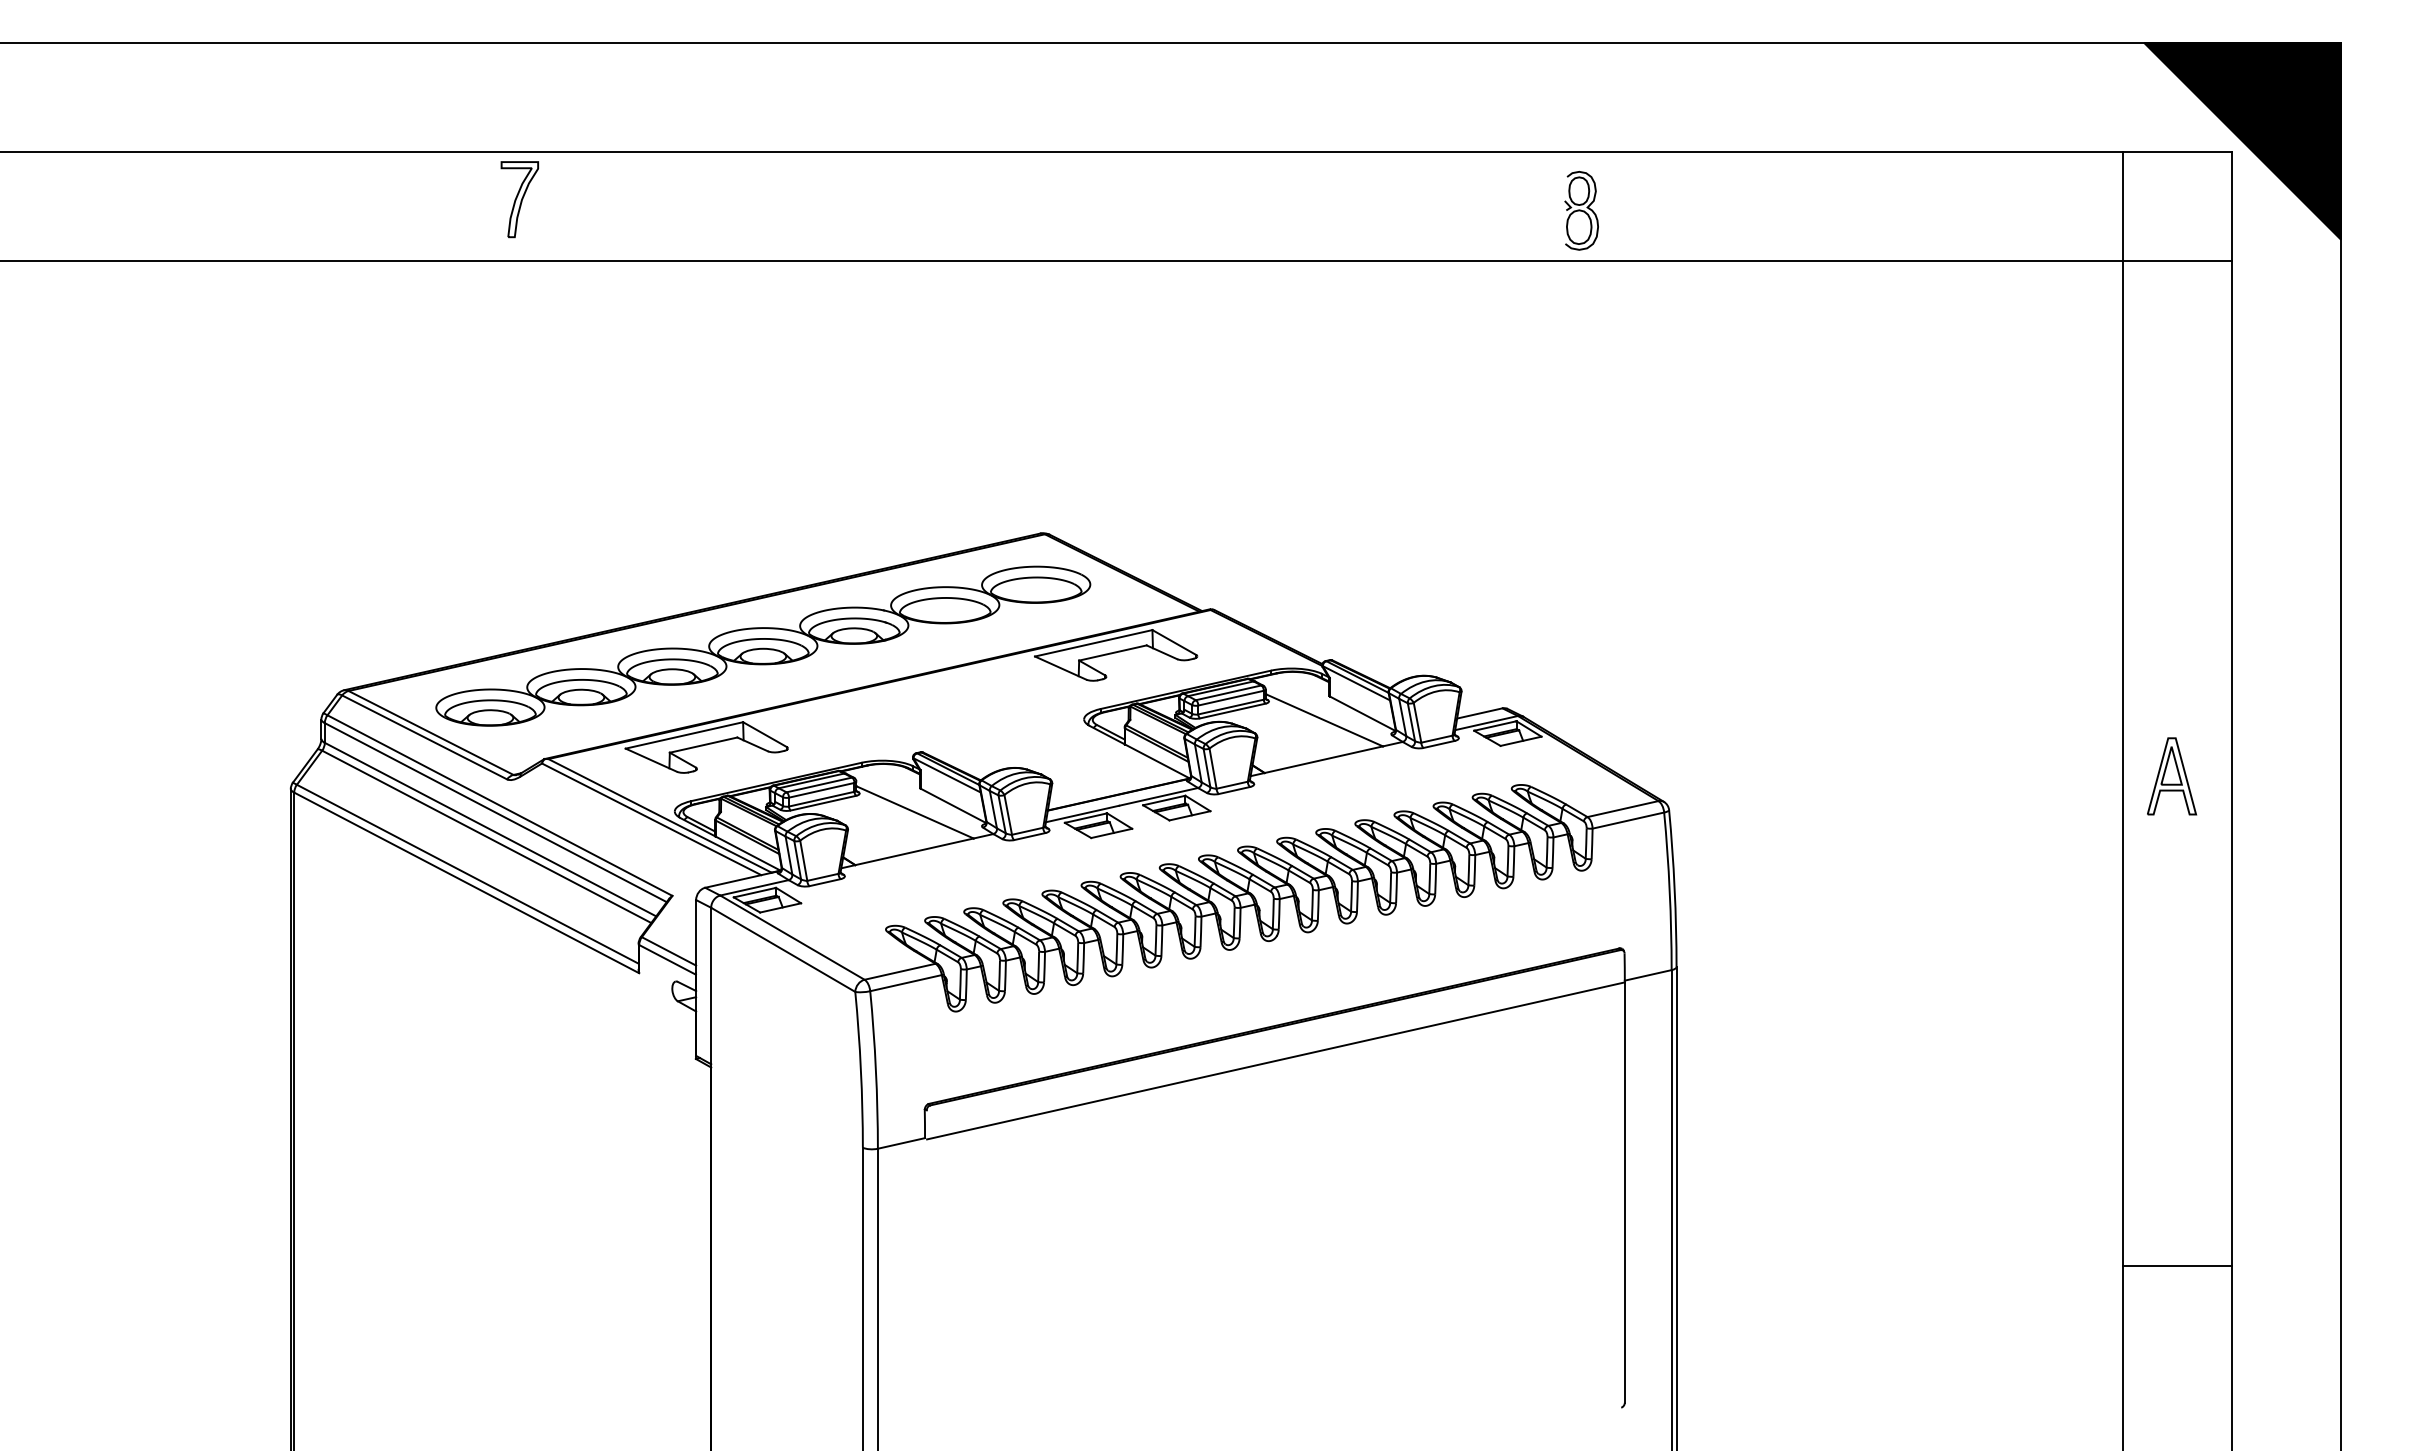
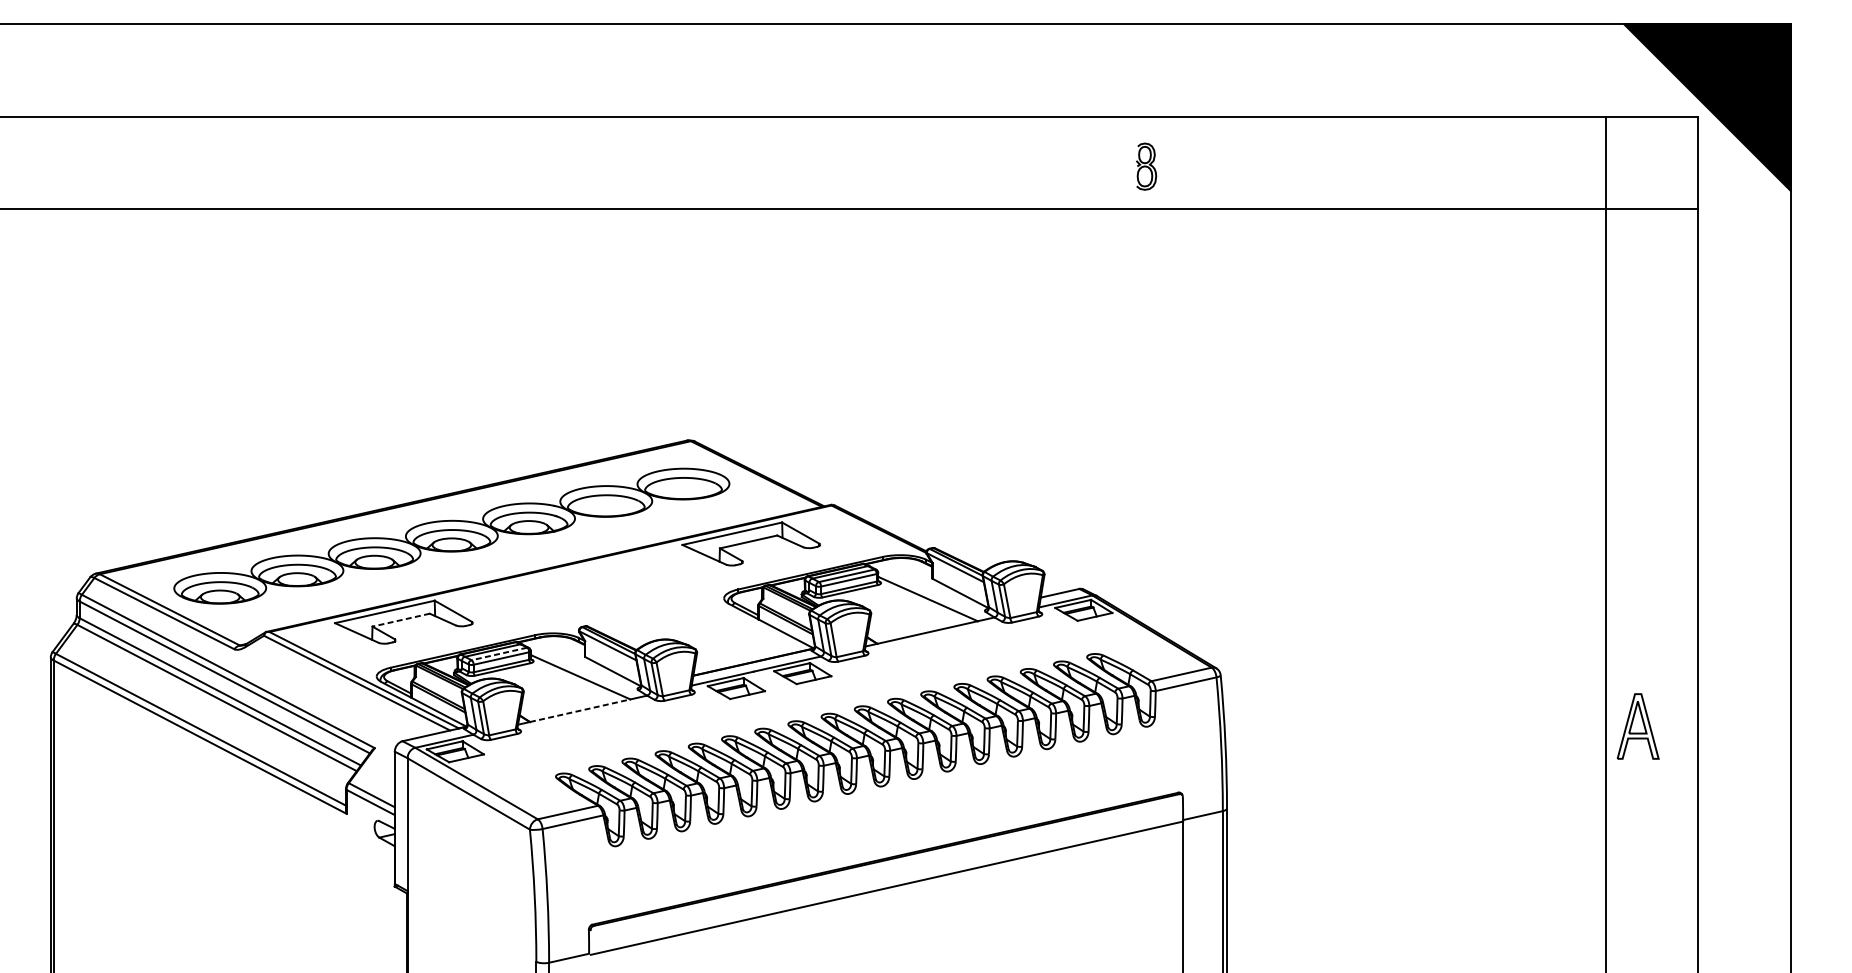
part: (519, 199) -> (244, 157), removed
part: (1581, 210) -> (1146, 166), size x0.7
line: (703, 745) -> (401, 620), solid -> dashed
part: (2172, 776) -> (1638, 726), moved
line: (819, 784) -> (499, 653), solid -> dashed
line: (914, 851) -> (580, 710), solid -> dashed

